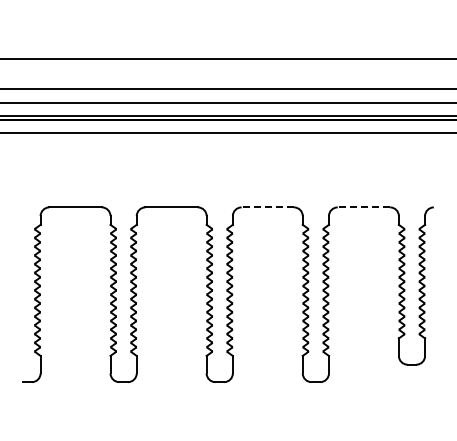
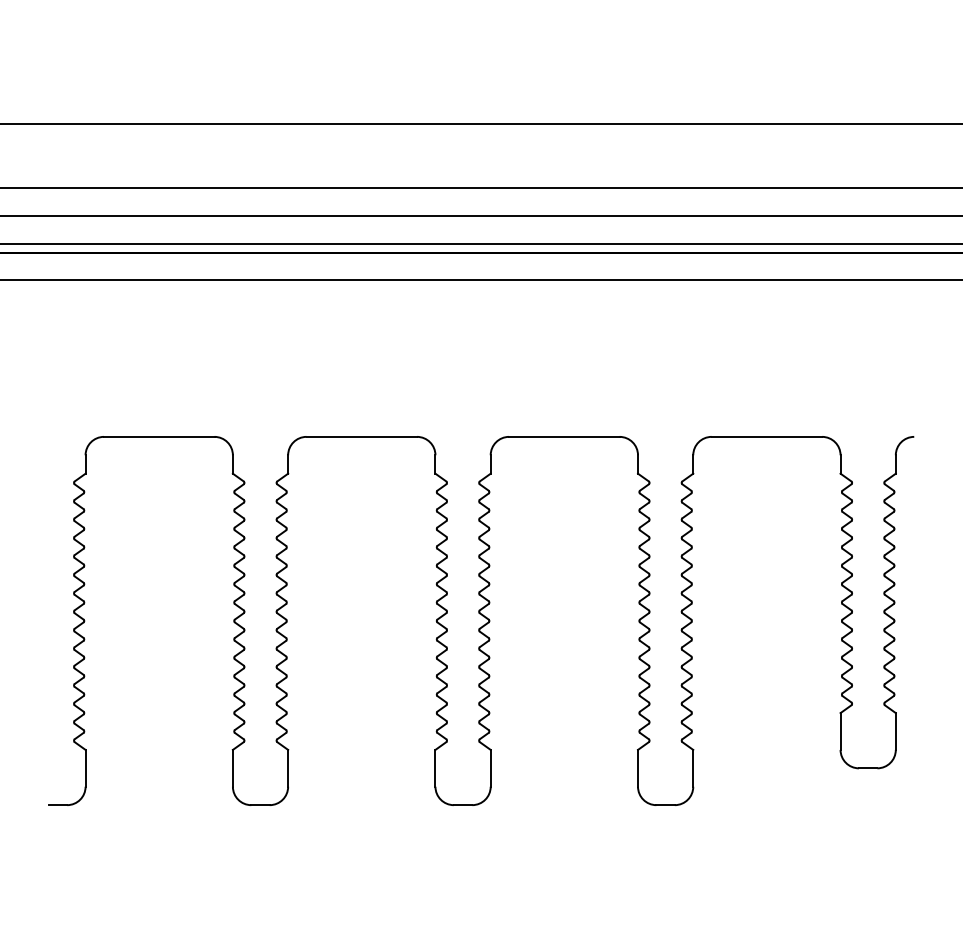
line: (267, 207) -> (563, 437), dashed -> solid
line: (363, 207) -> (765, 437), dashed -> solid

